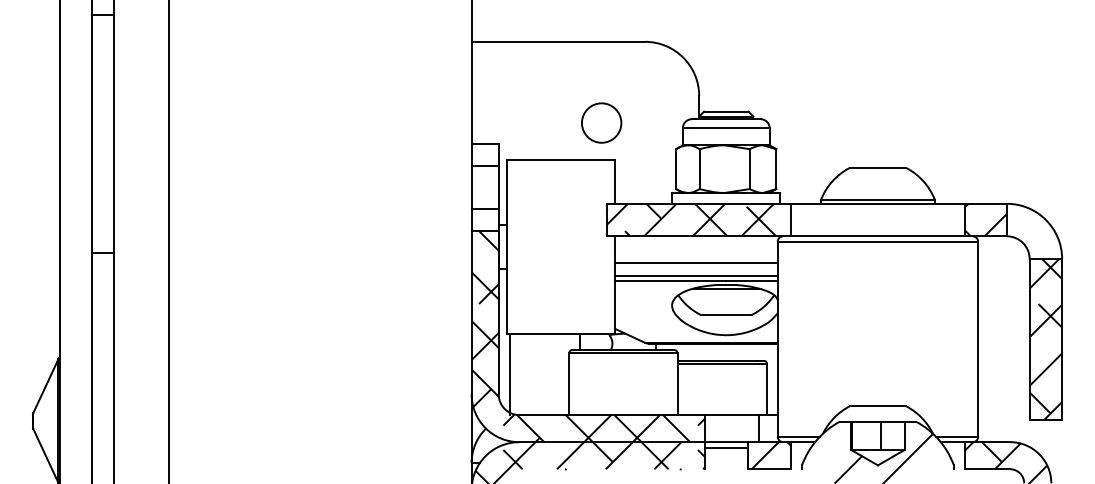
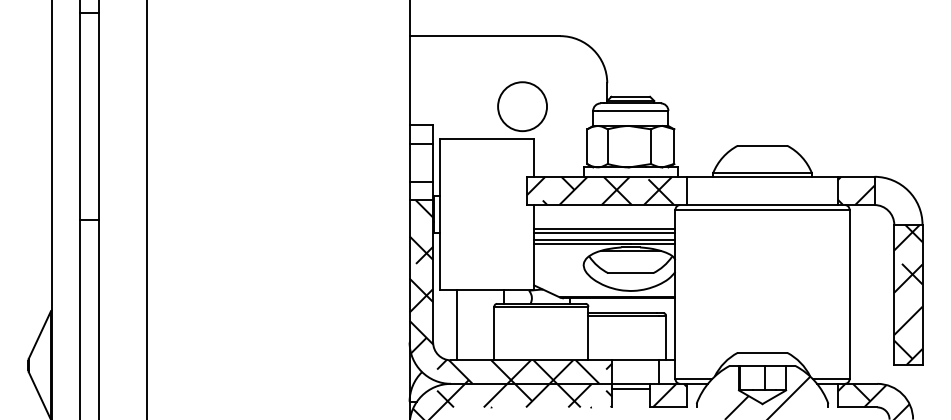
circle: (601, 122) -> (522, 106), size x1.43
line: (696, 268) -> (604, 233), added
line: (509, 374) -> (456, 325), moved

